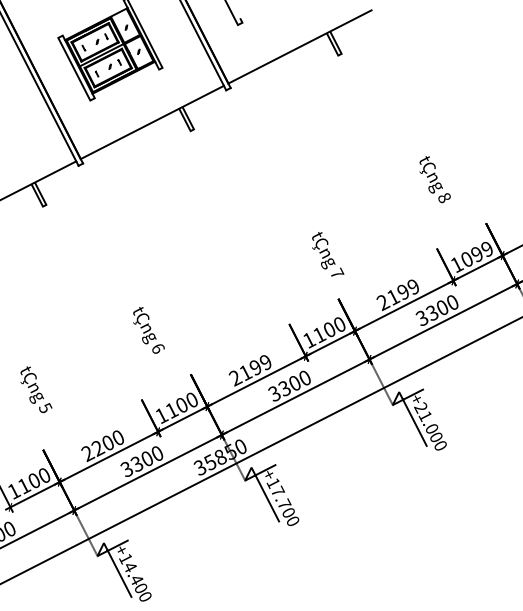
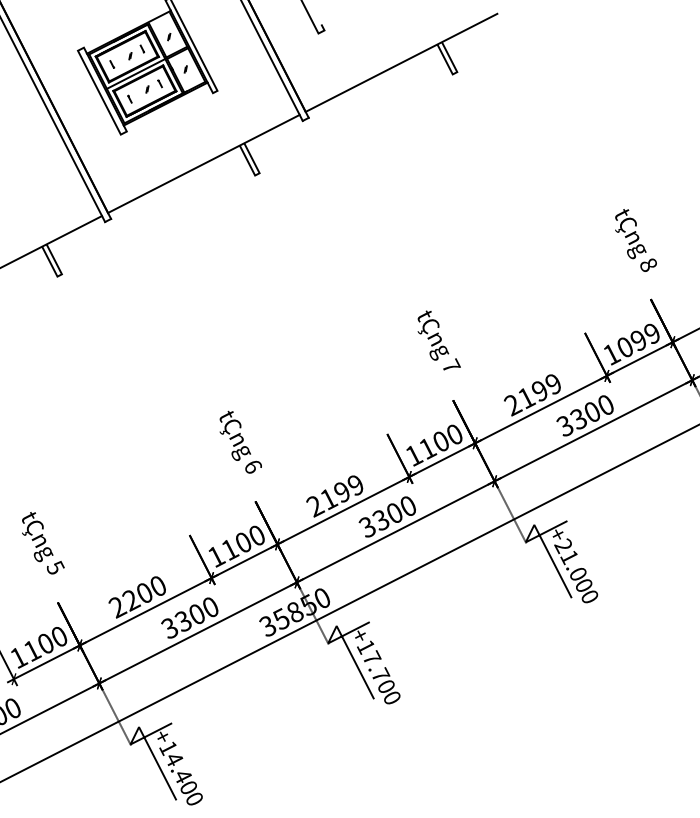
text: (434, 179) -> (635, 240), moved
text: (148, 330) -> (240, 442), moved
text: (36, 389) -> (43, 542), moved

